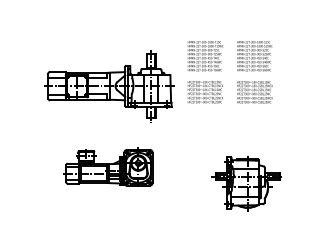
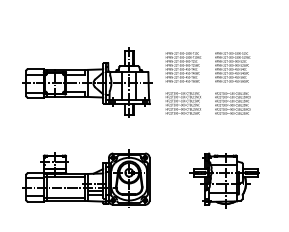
part: (109, 86) -> (87, 83), moved
part: (108, 167) -> (86, 178), size x1.43
part: (246, 183) -> (224, 179), moved

